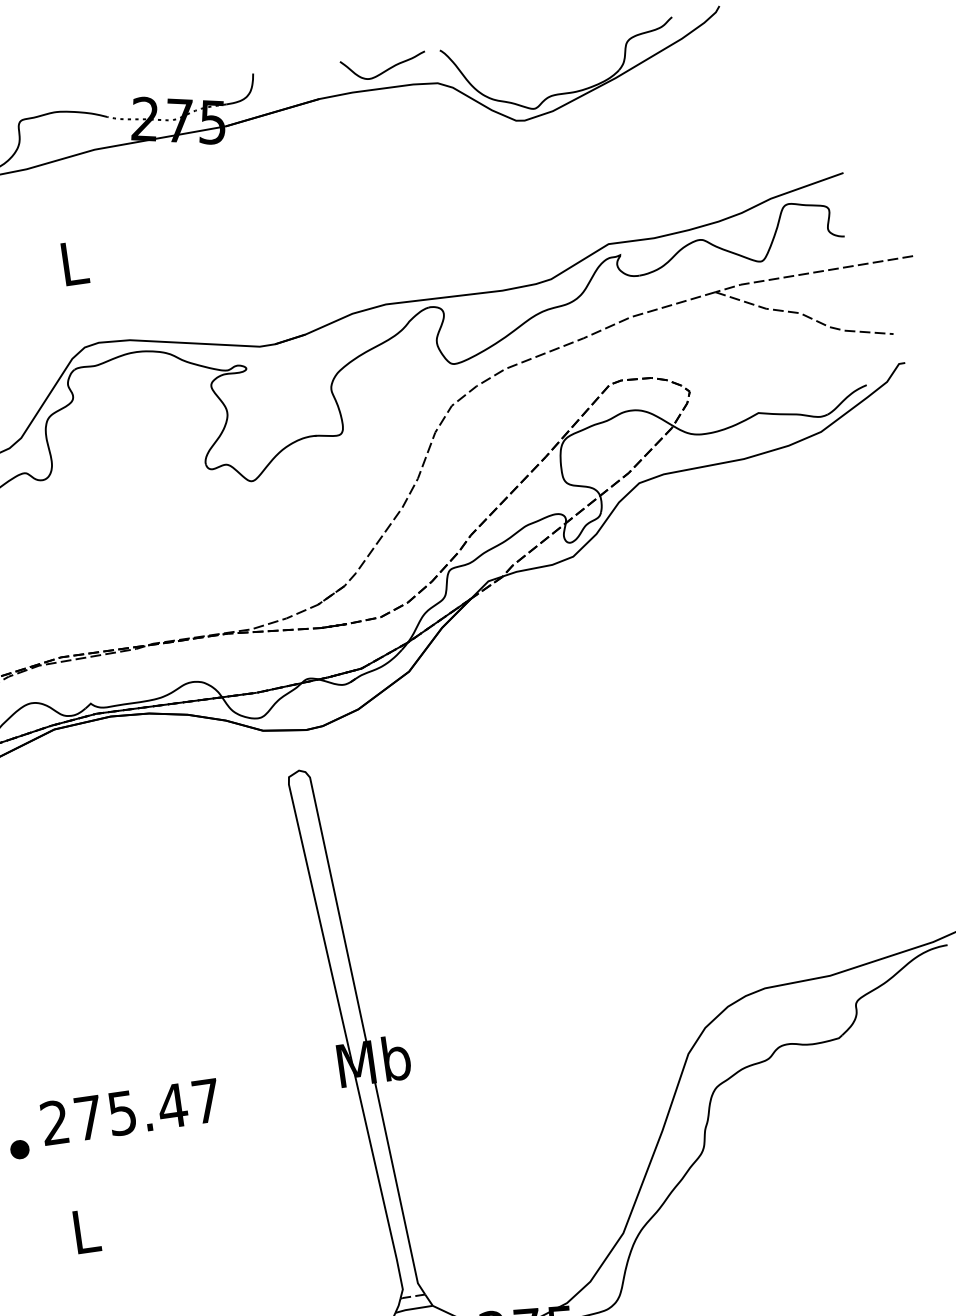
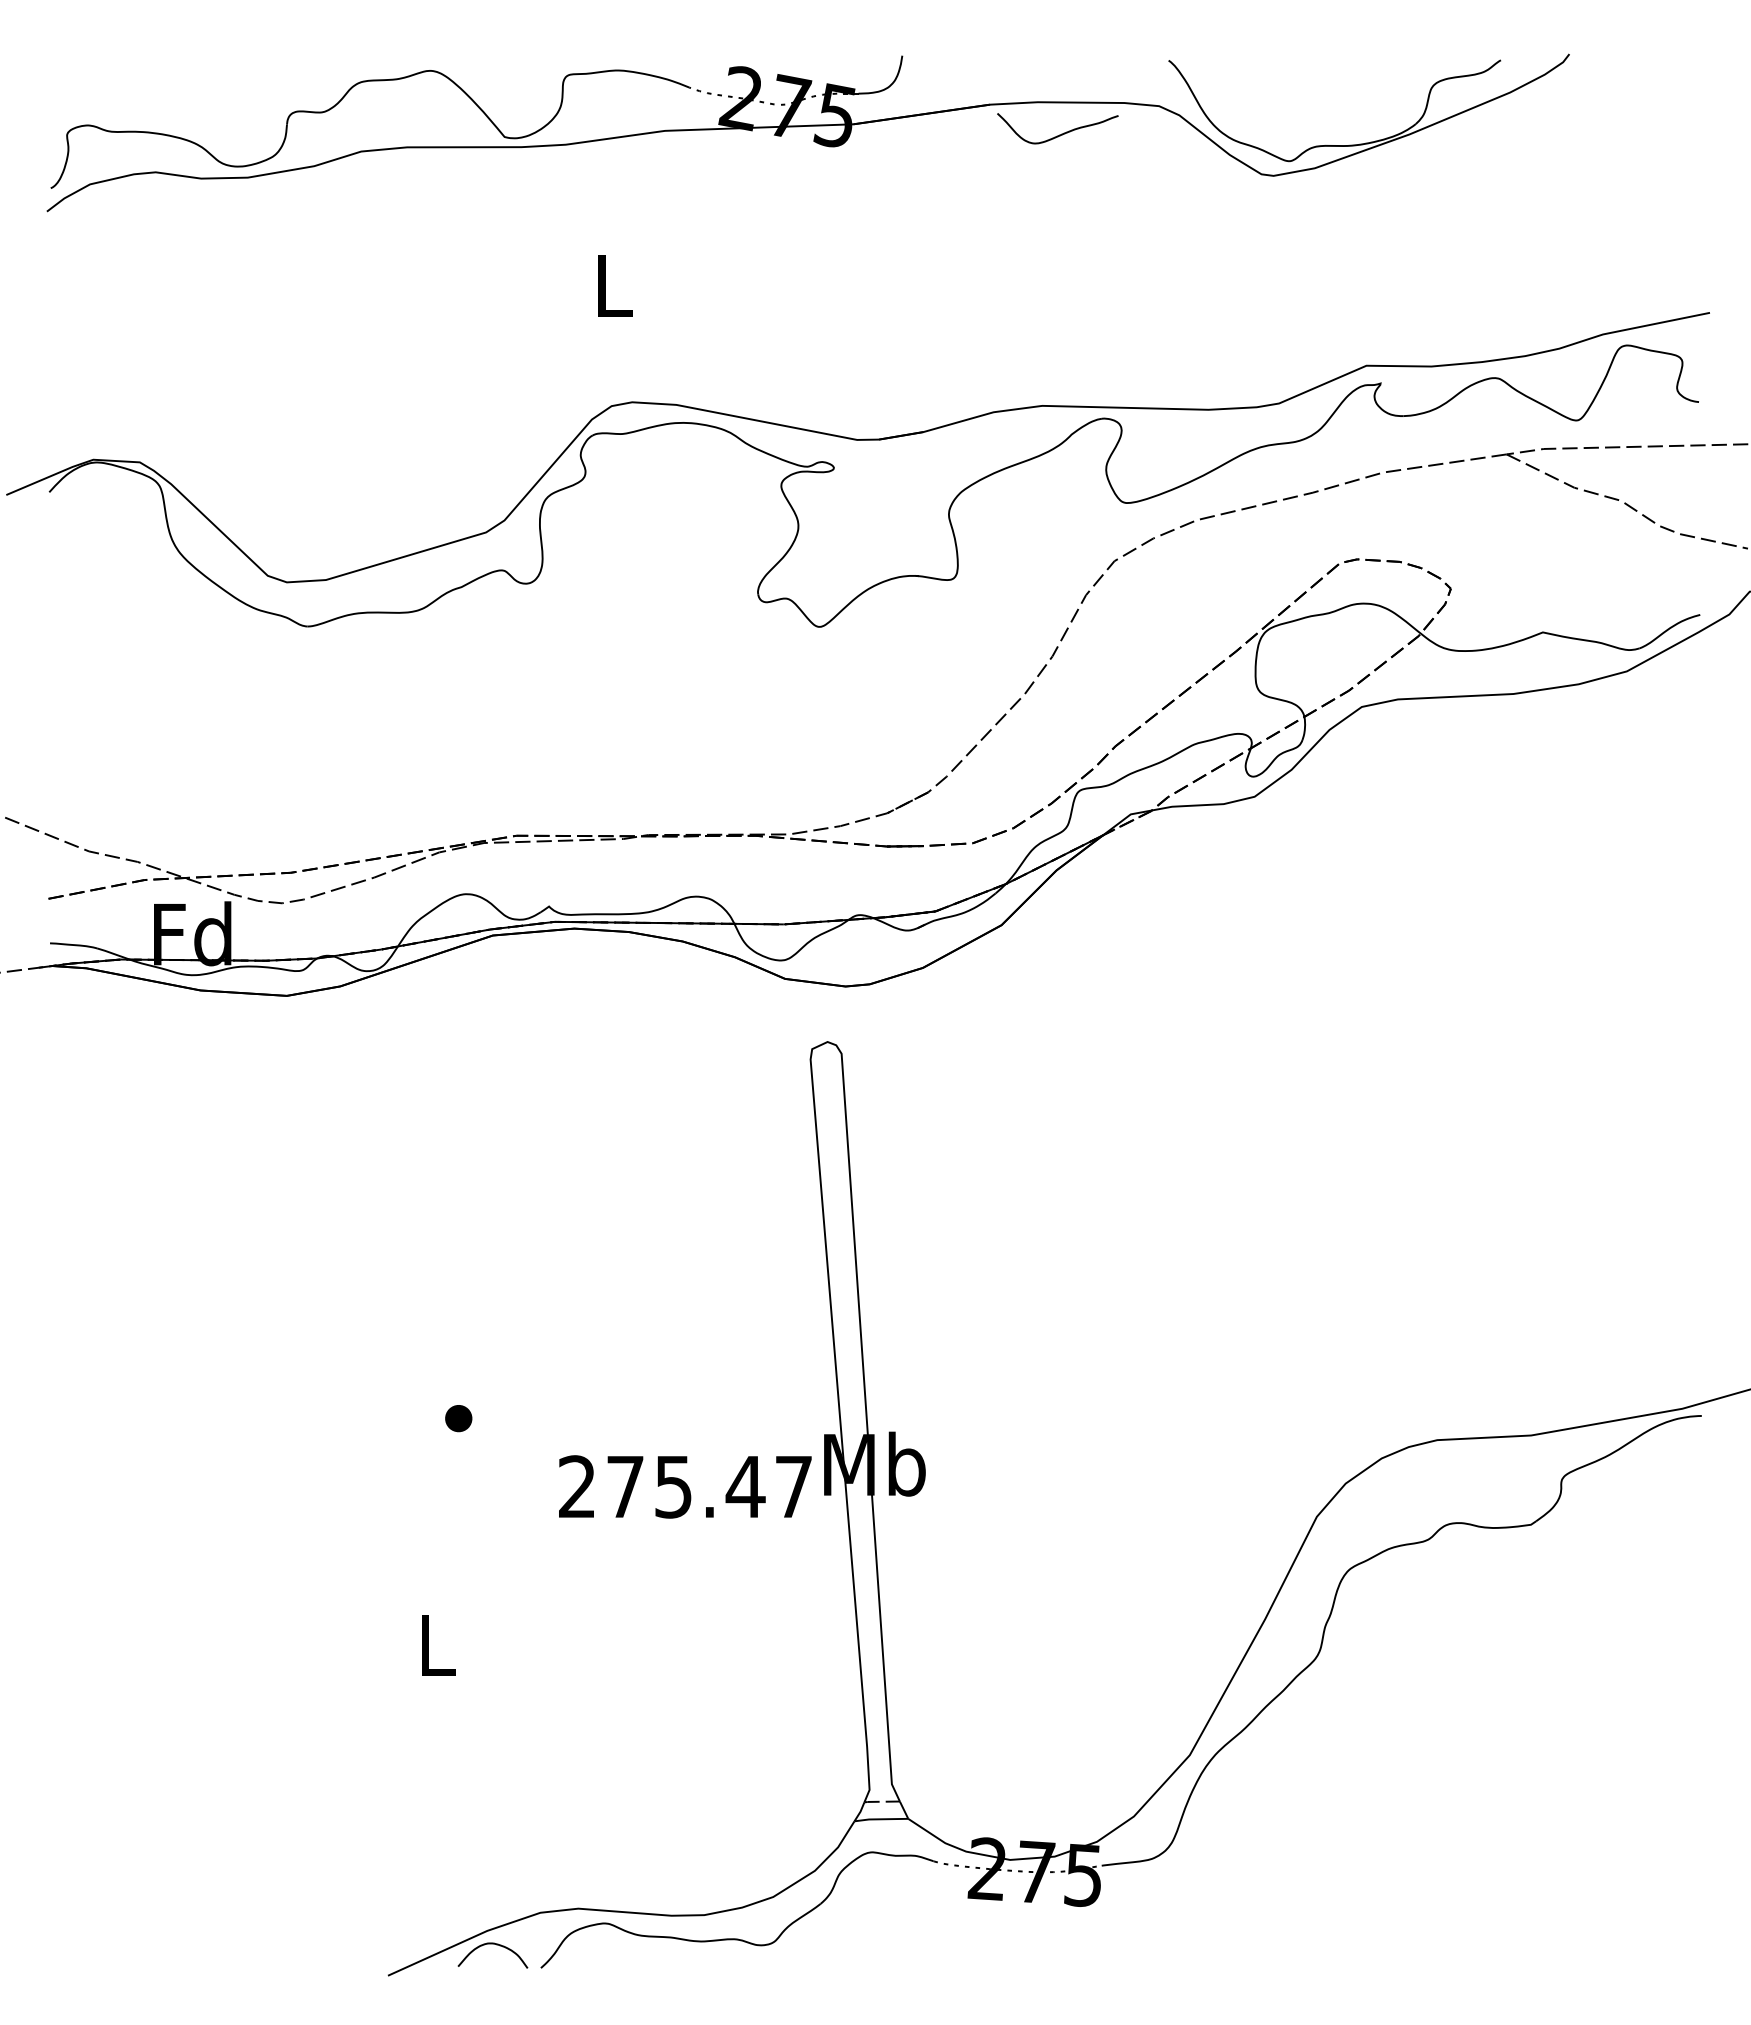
curve: (385, 70) -> (1059, 134), moved
text: (130, 1111) -> (685, 1486), moved
part: (19, 1149) -> (458, 1418), moved

